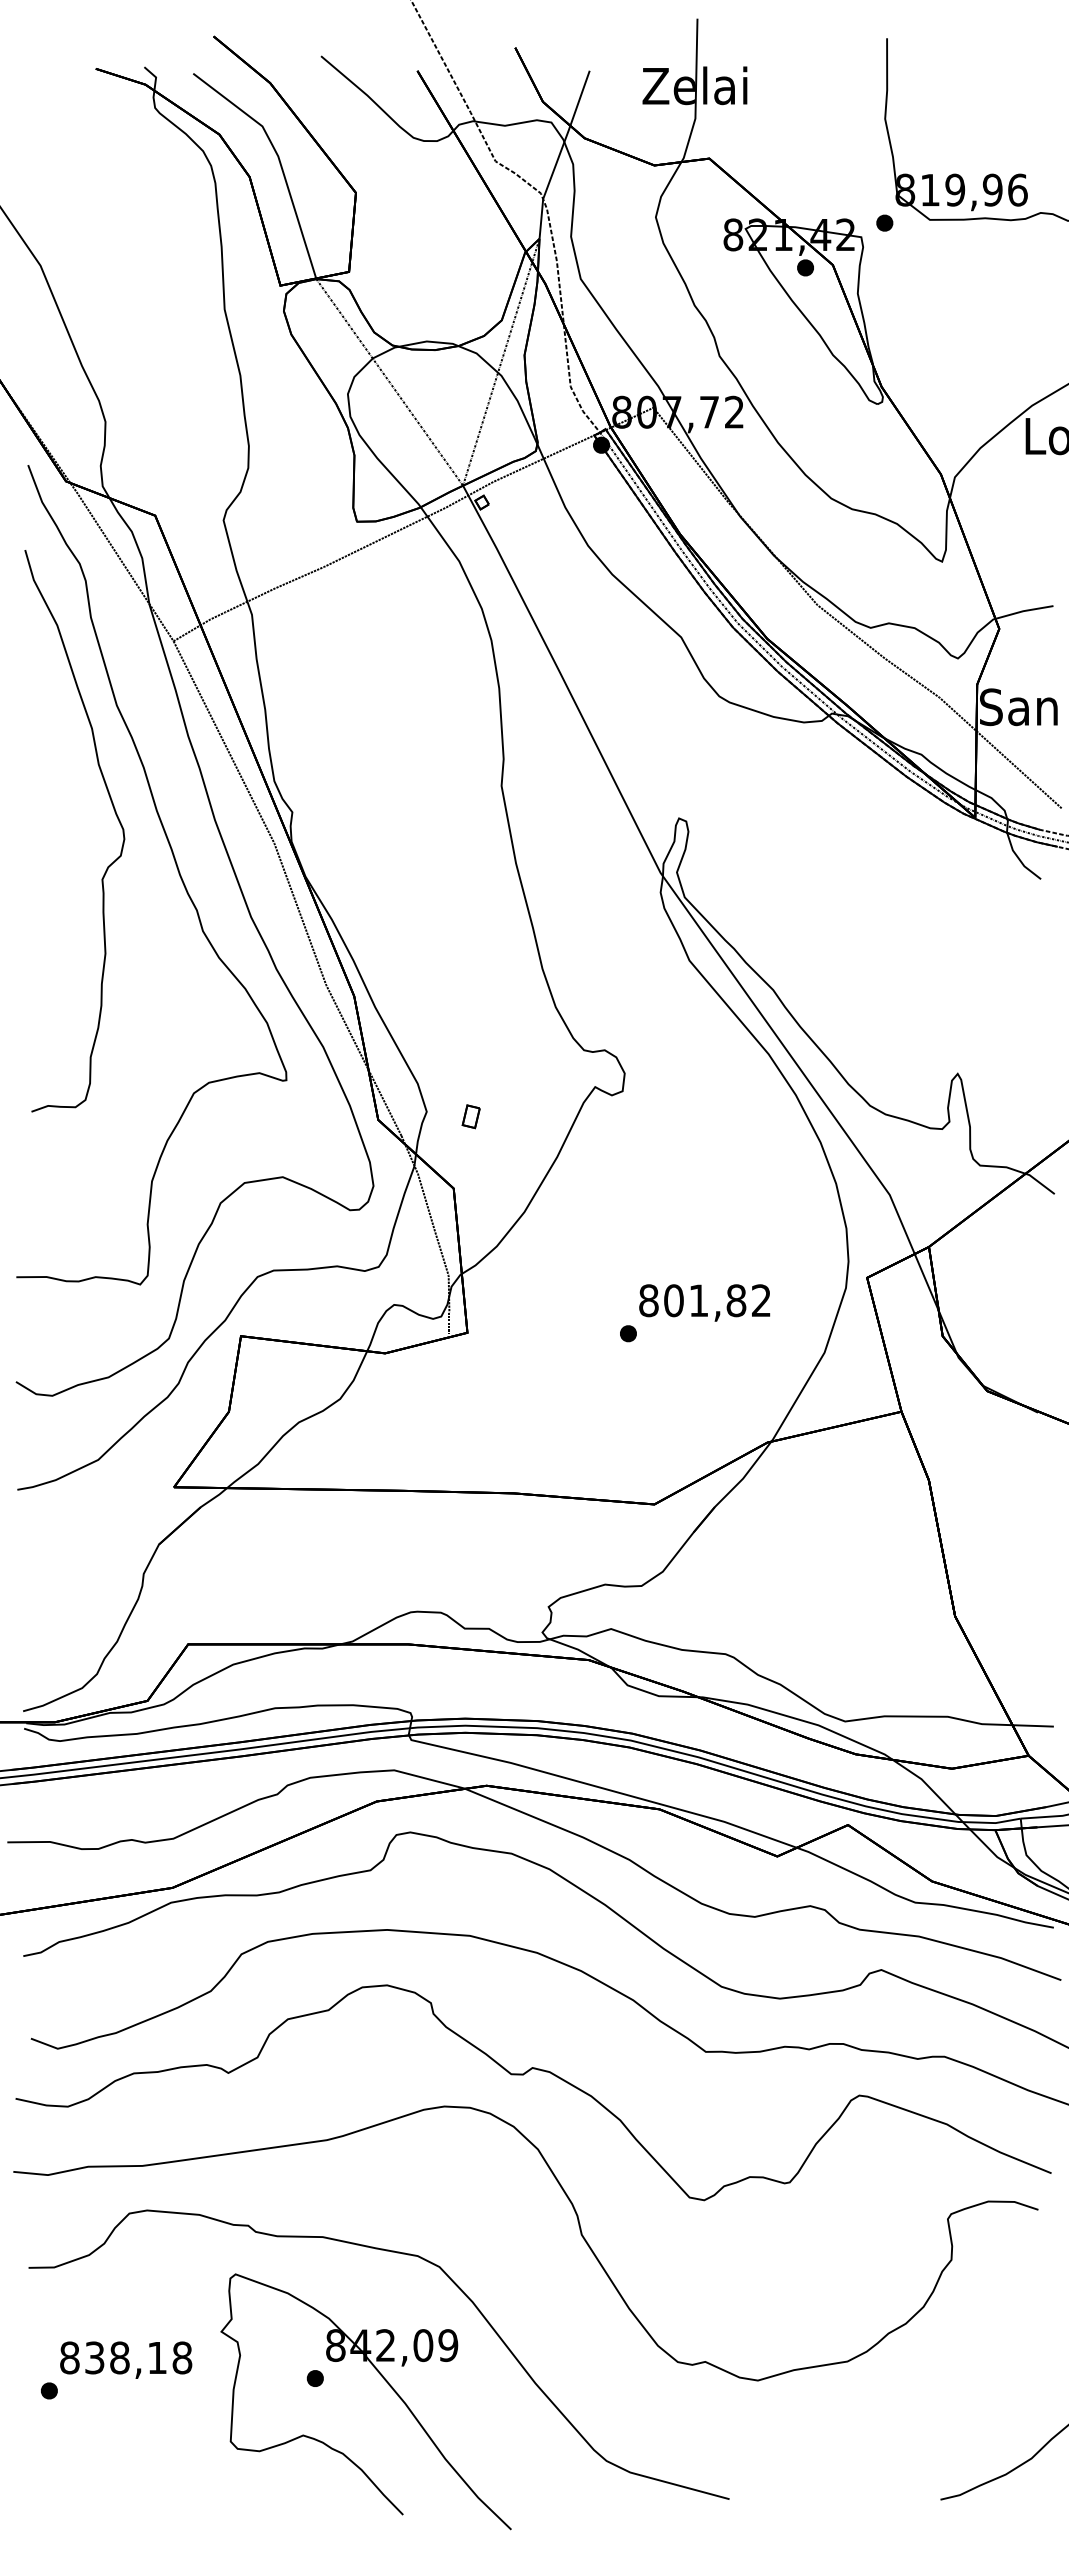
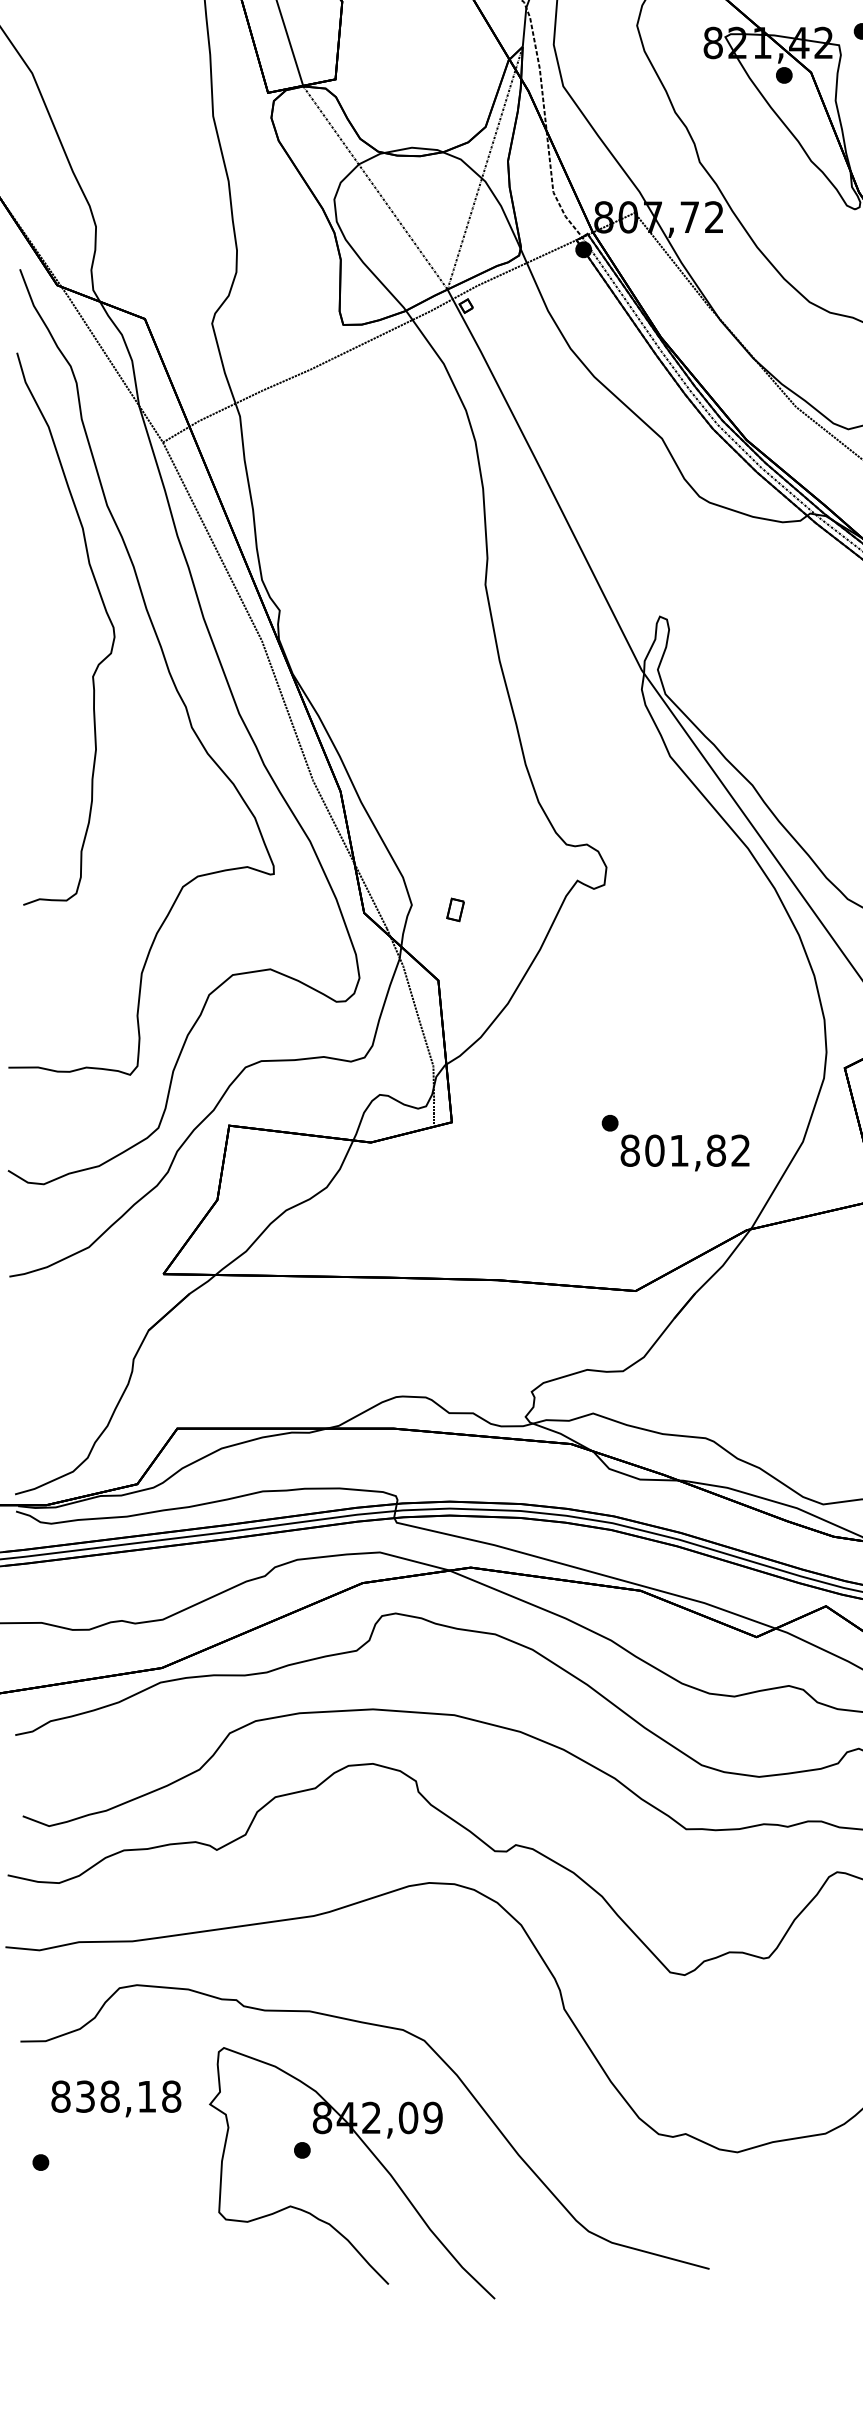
text: (704, 1302) -> (684, 1152), moved
text: (126, 2359) -> (116, 2098), moved

